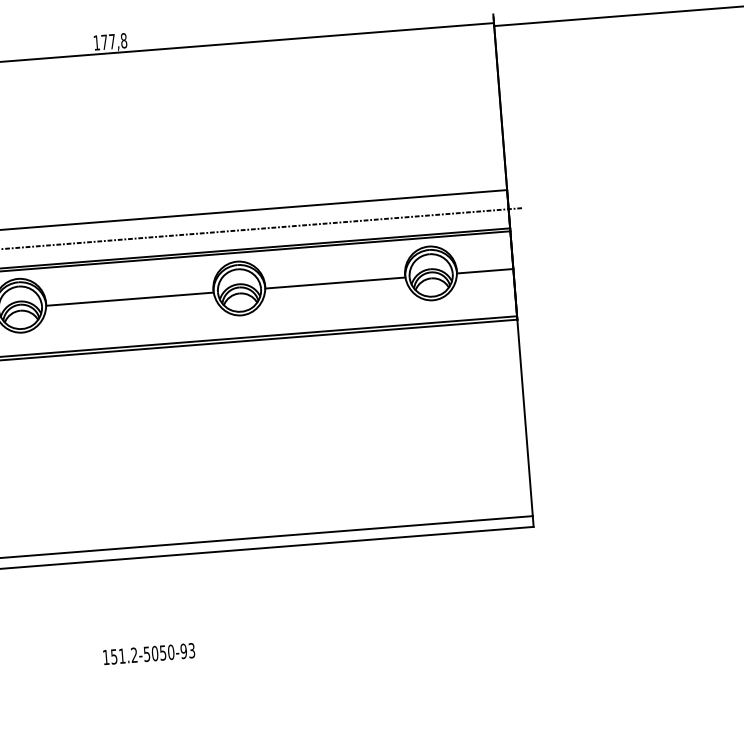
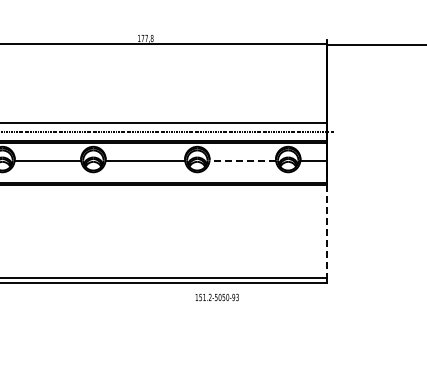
line: (334, 283) -> (242, 160), solid -> dashed
line: (525, 418) -> (327, 231), solid -> dashed
text: (147, 654) -> (216, 297), moved

